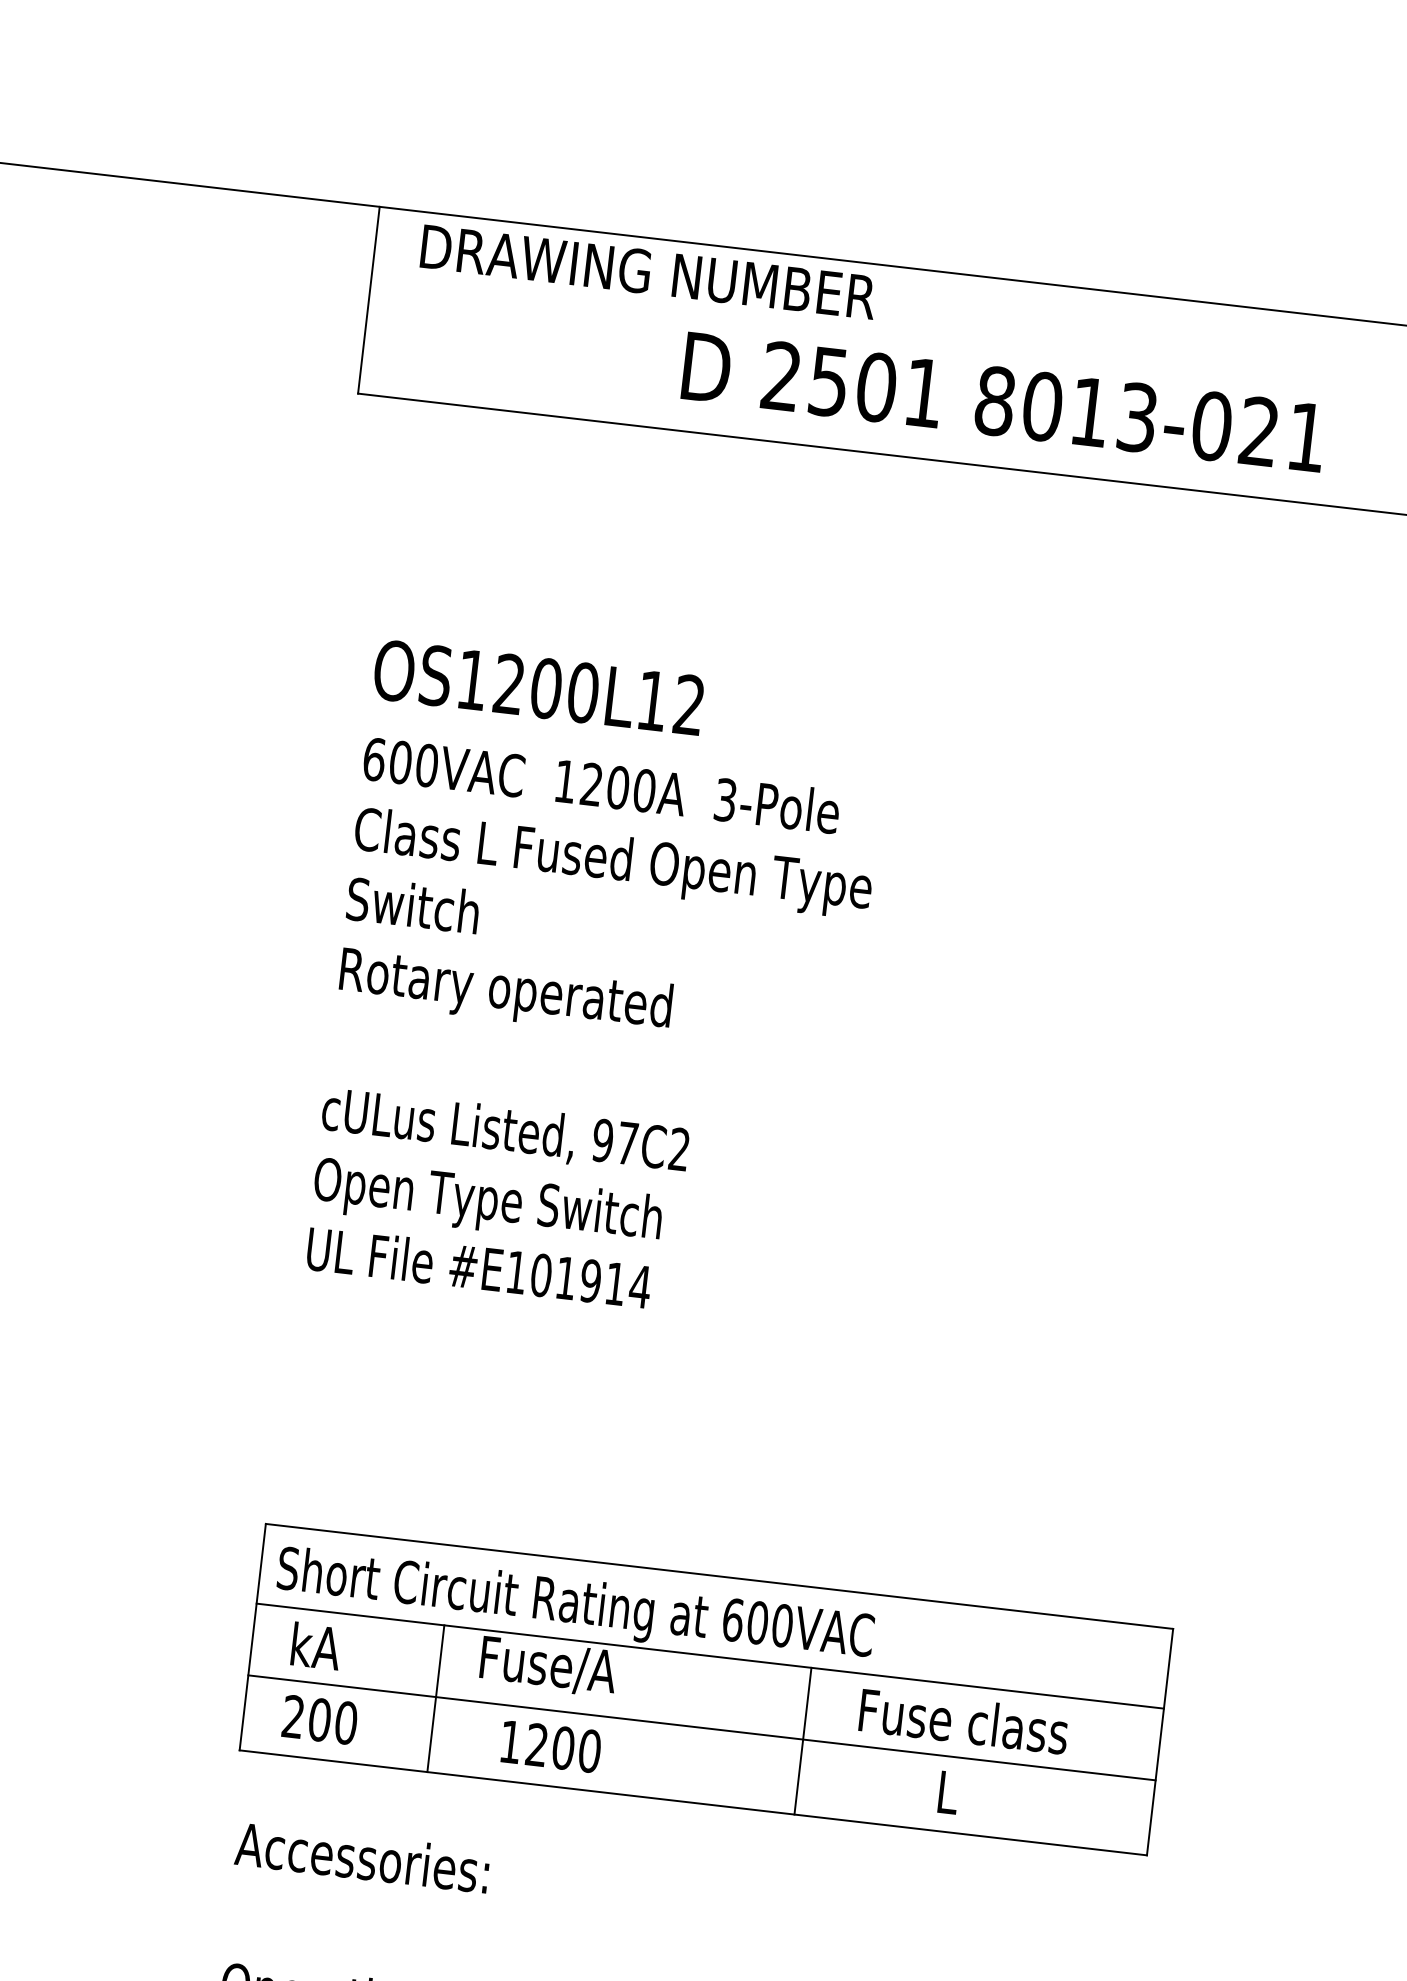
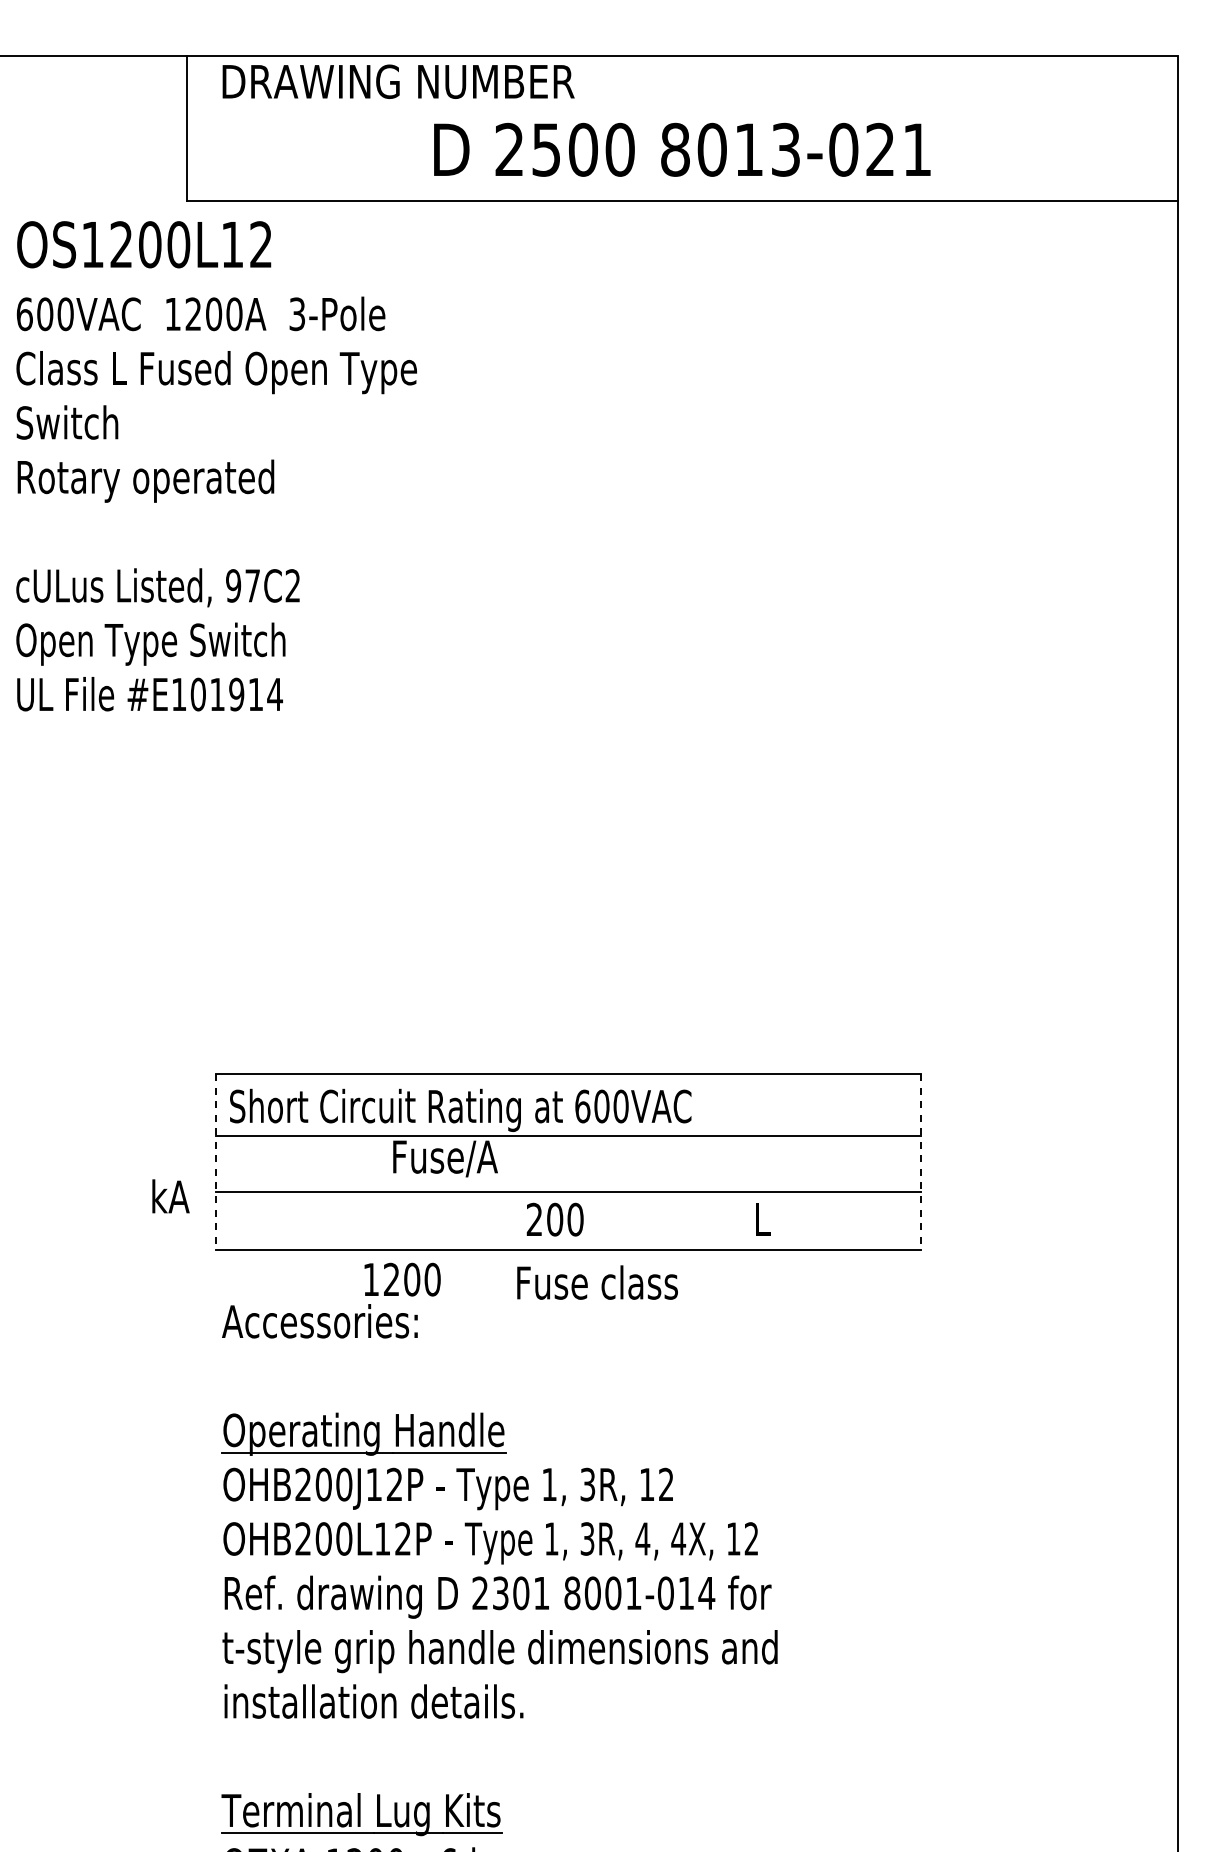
text: (923, 392) -> (619, 149), 2501 -> 2500
text: (598, 984) -> (216, 466), moved
line: (252, 1637) -> (216, 1162), solid -> dashed
text: (315, 1646) -> (170, 1196), moved
line: (436, 1699) -> (362, 1193), removed
text: (319, 1719) -> (554, 1219), moved
text: (963, 1721) -> (597, 1282), moved
line: (802, 1741) -> (646, 1193), removed
line: (1159, 1742) -> (920, 1162), solid -> dashed
text: (551, 1746) -> (402, 1279), moved

